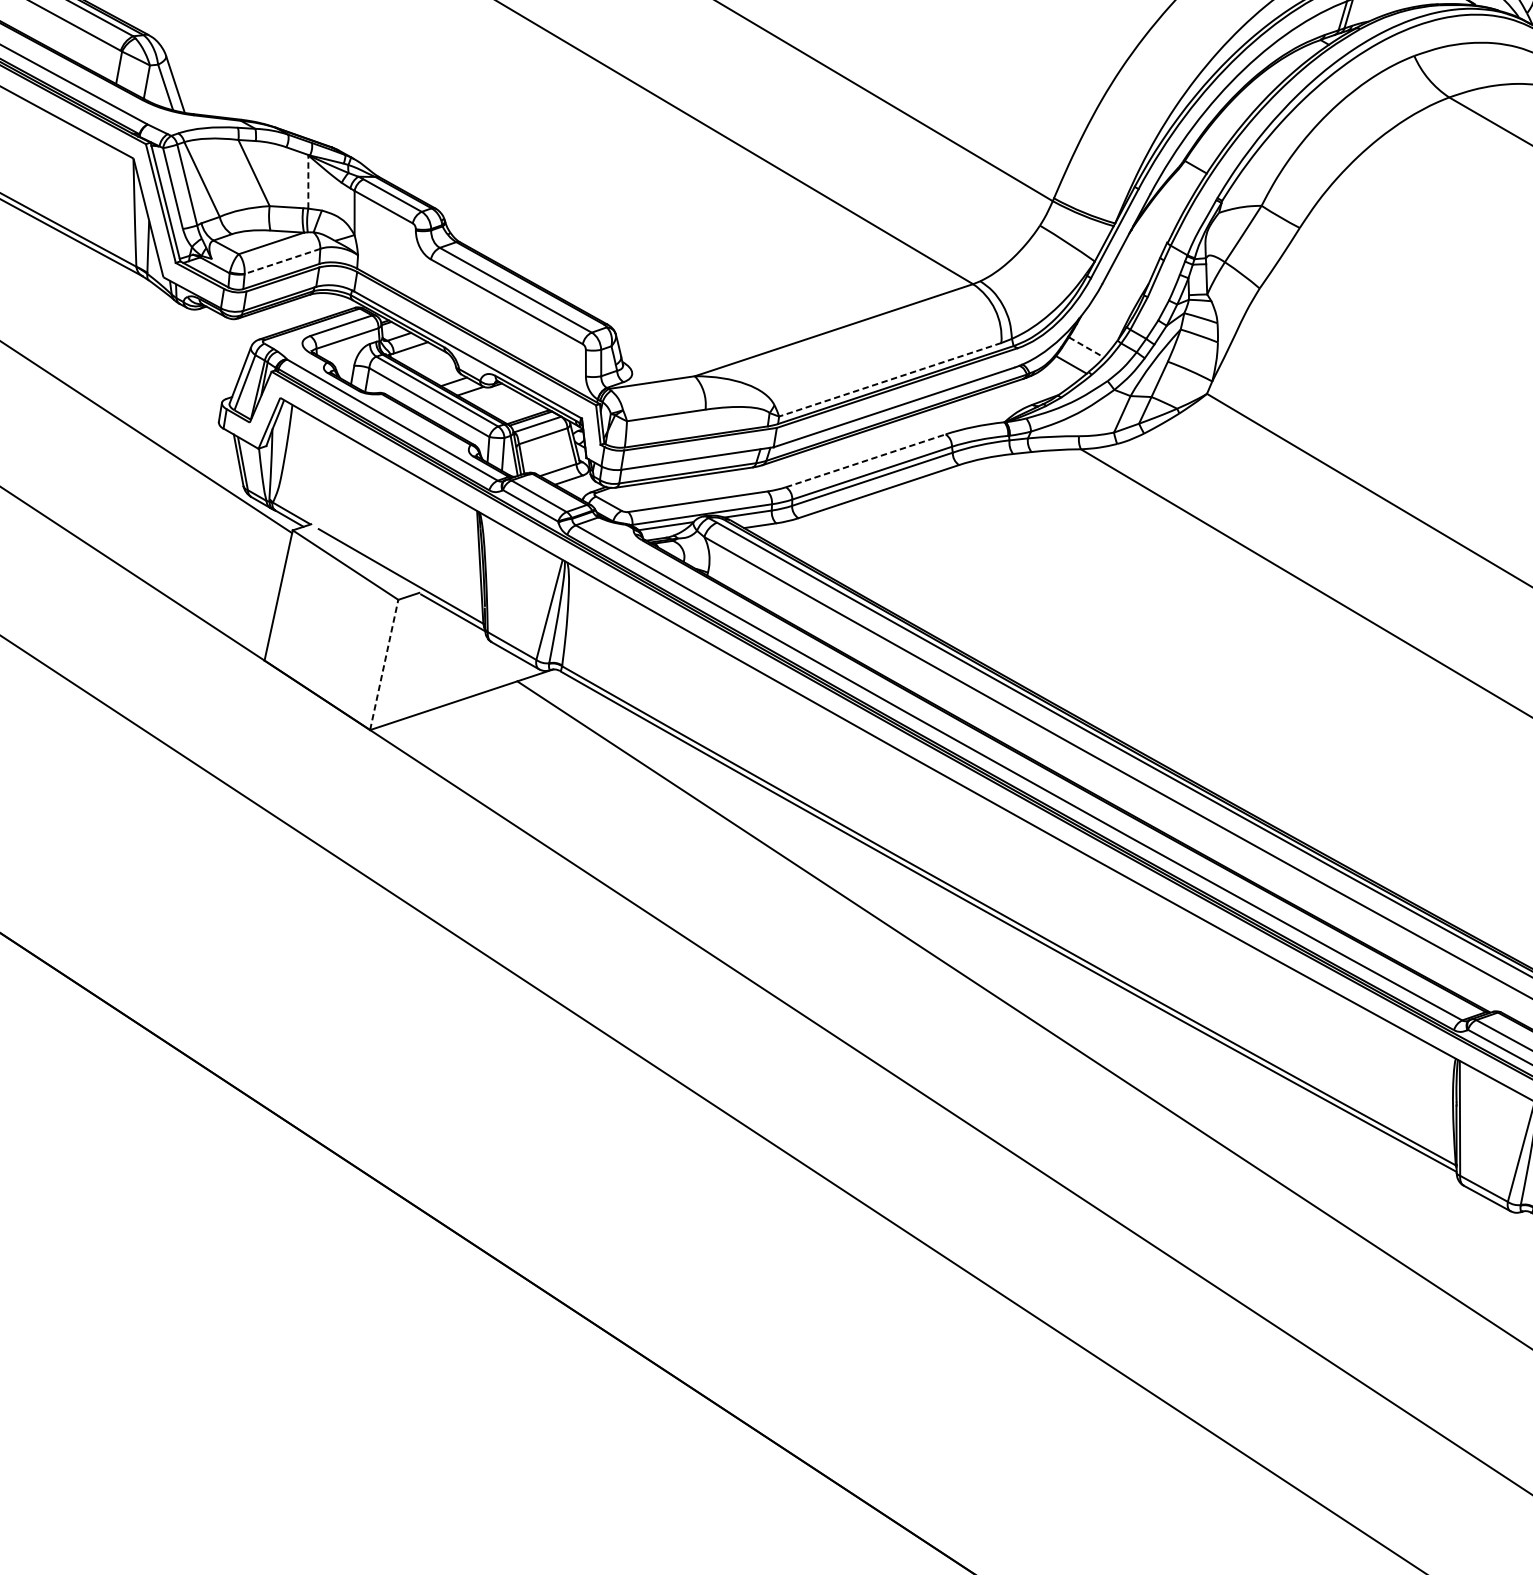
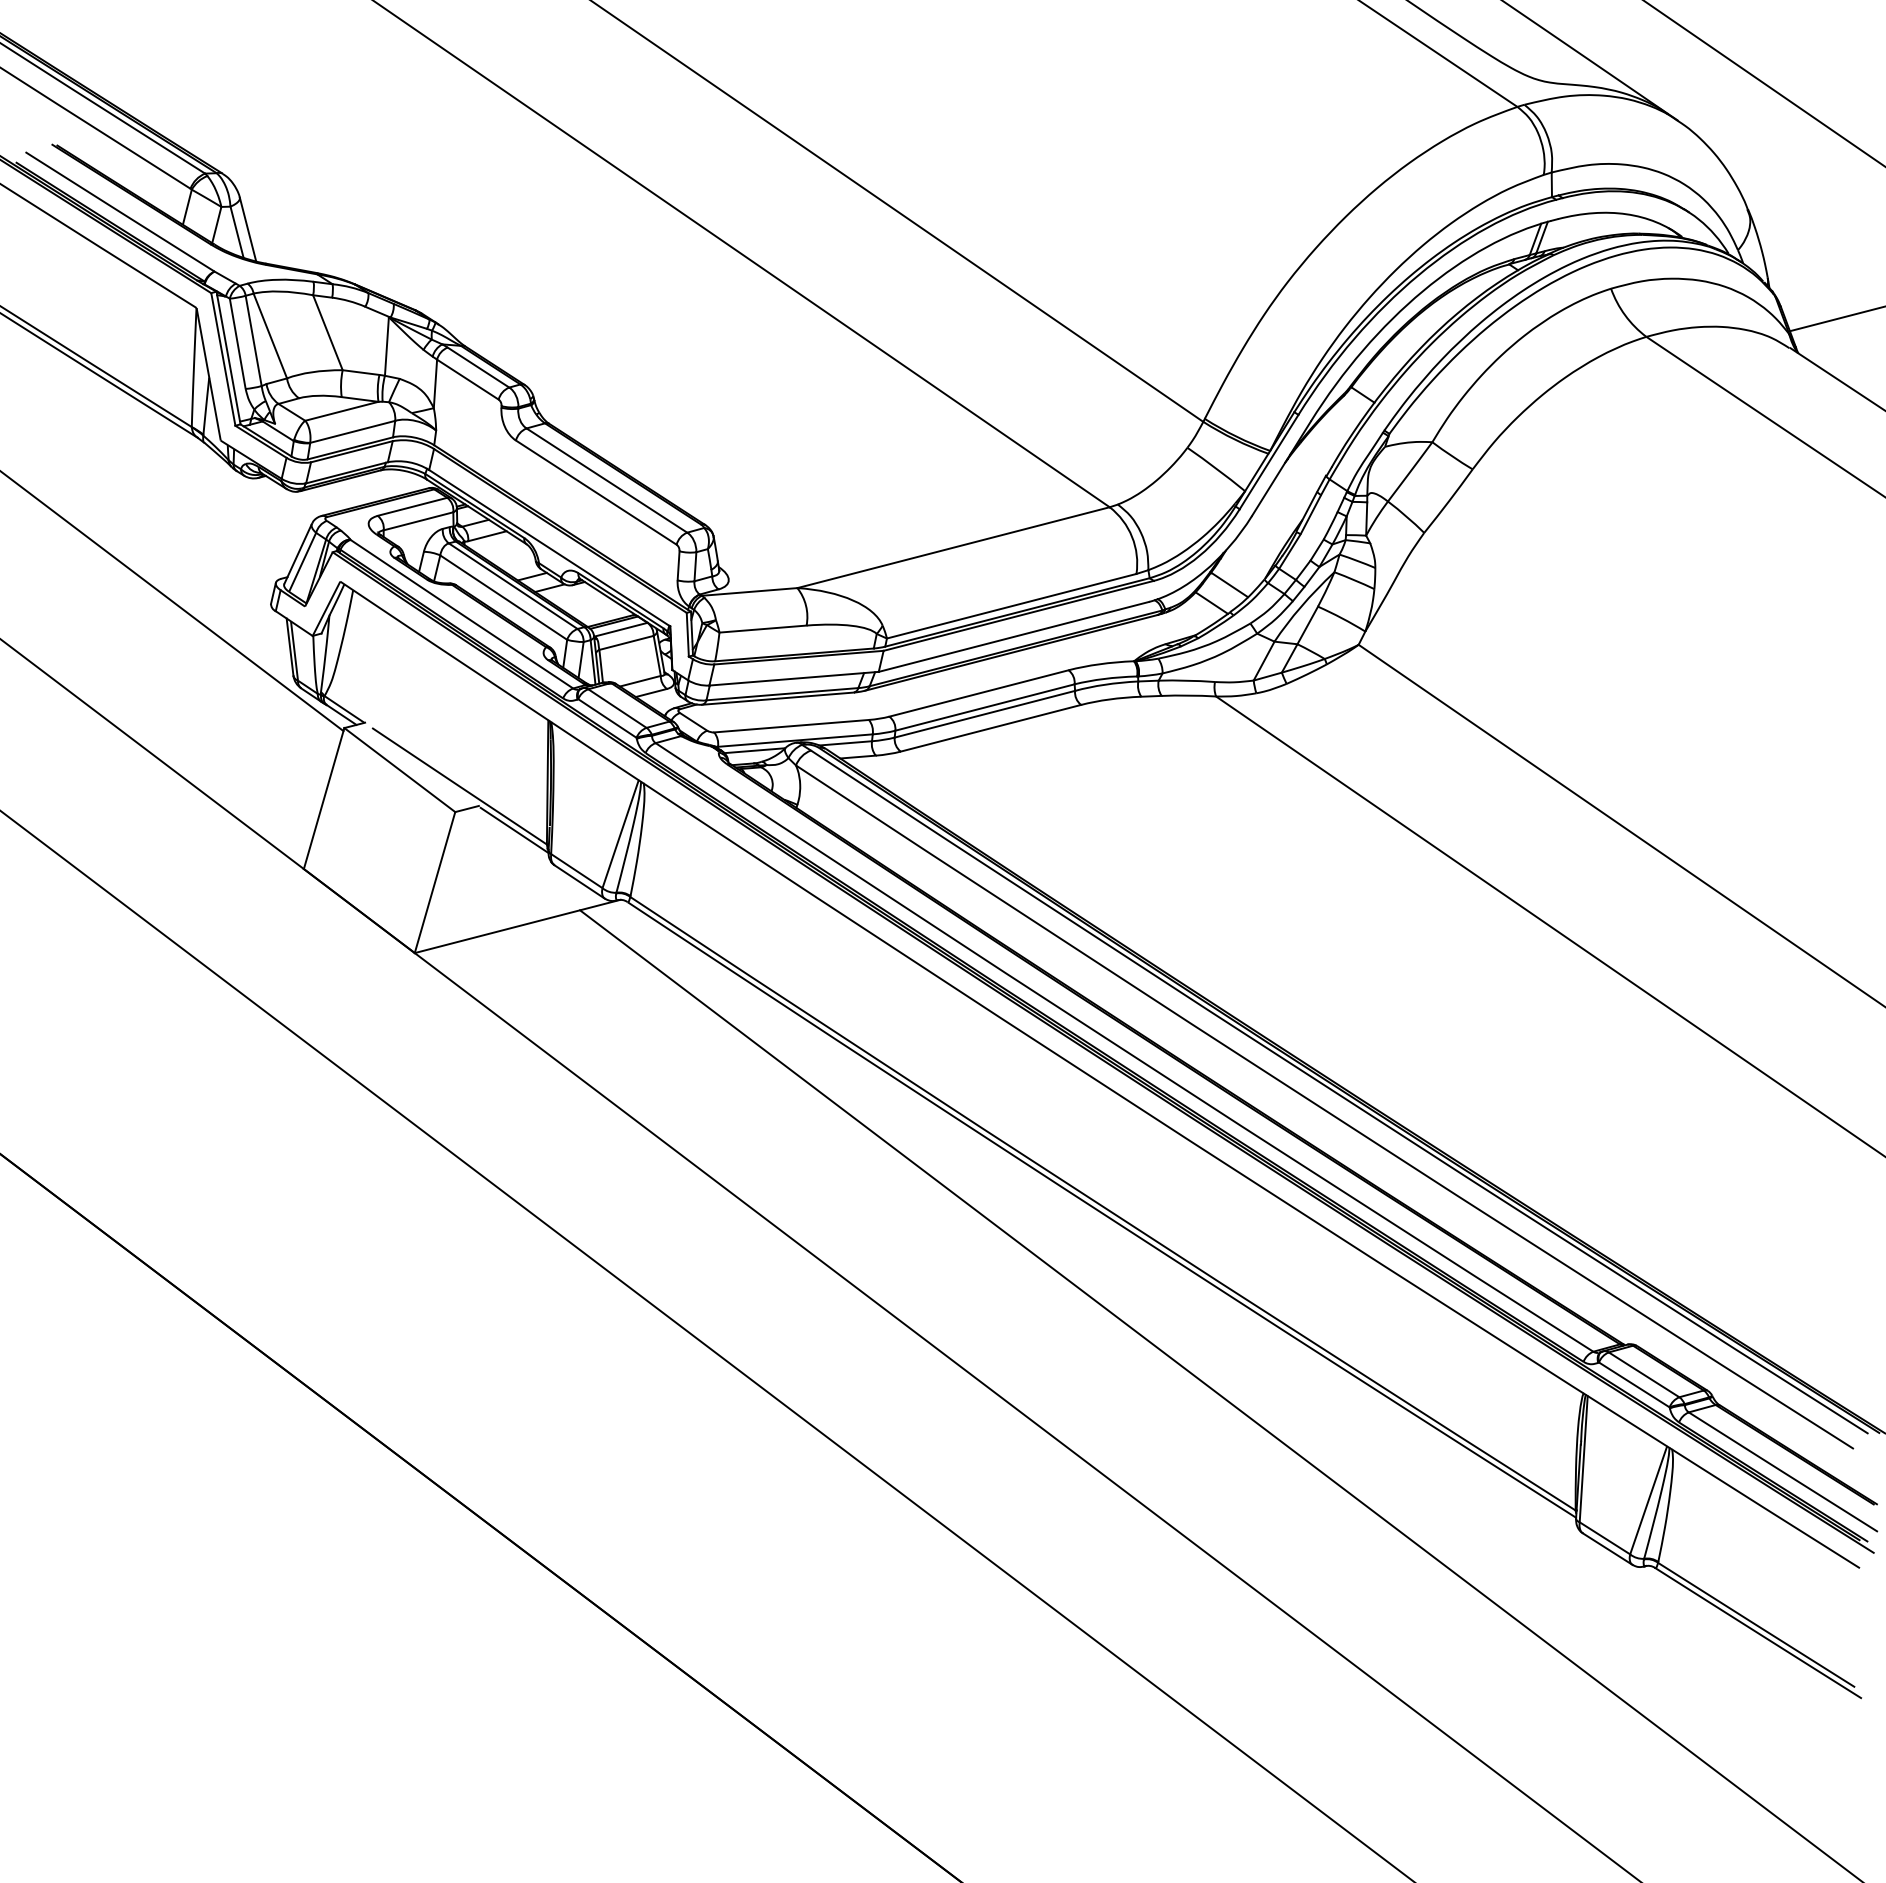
line: (307, 182) -> (386, 346), dashed -> solid
line: (282, 261) -> (352, 431), dashed -> solid
line: (1086, 347) -> (1229, 585), dashed -> solid
line: (890, 380) -> (1011, 606), dashed -> solid
line: (865, 460) -> (978, 693), dashed -> solid
line: (384, 664) -> (435, 882), dashed -> solid

